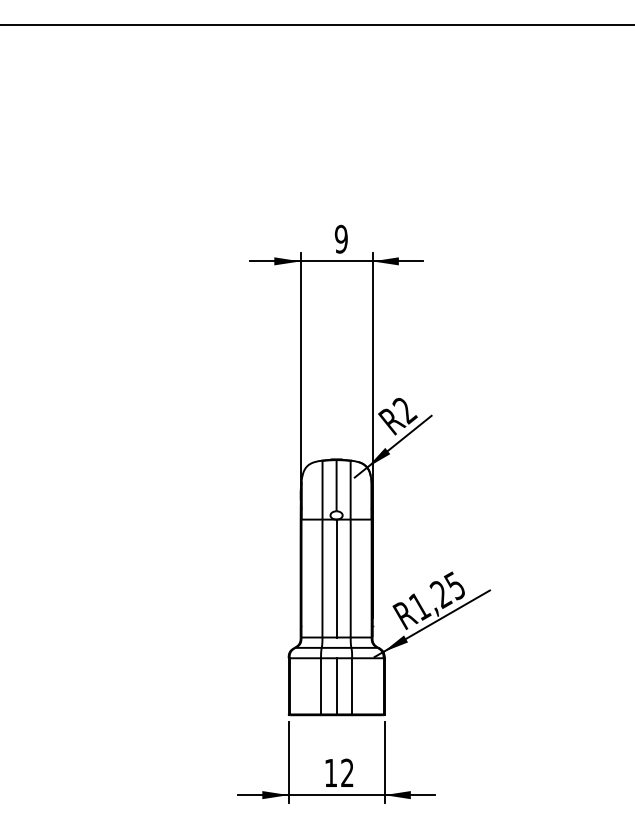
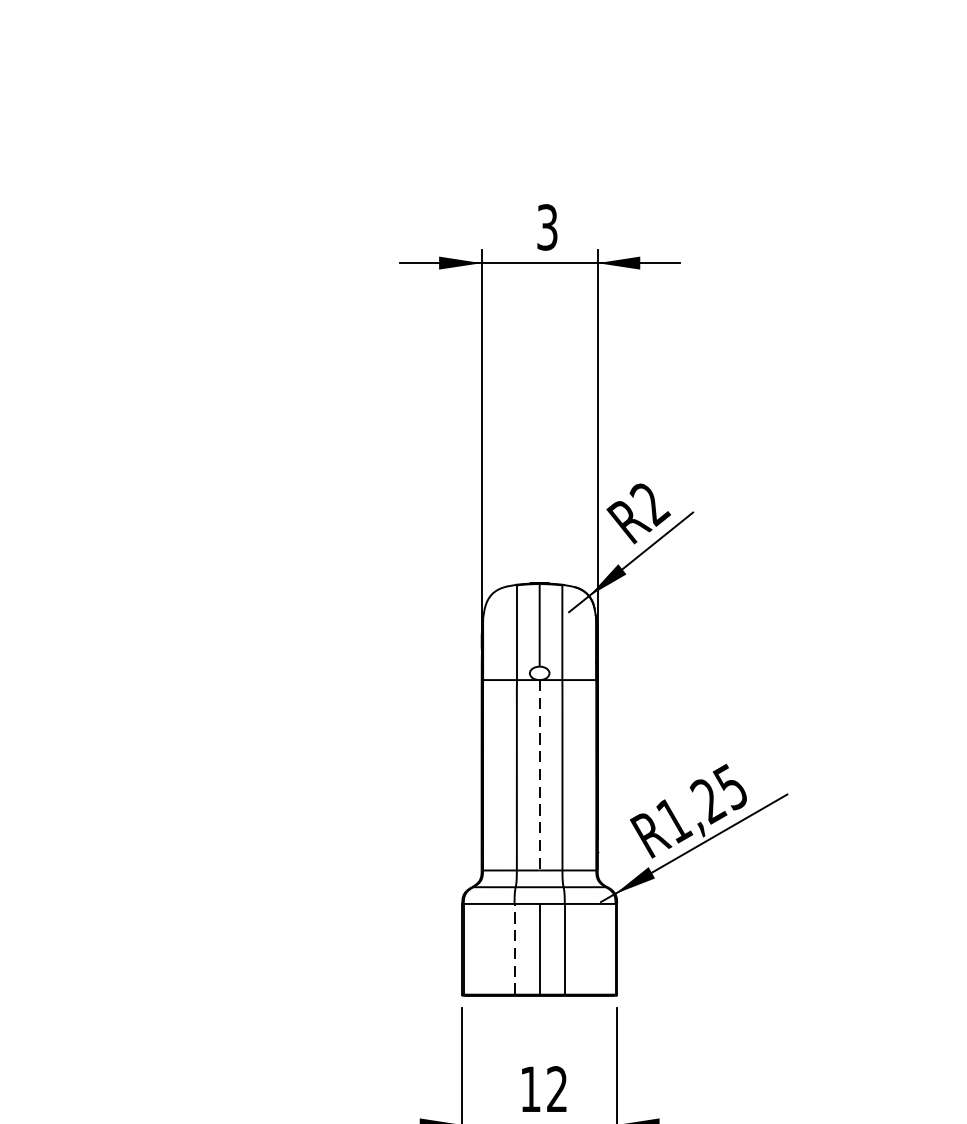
text: (340, 239) -> (545, 227), 9 -> 3
line: (336, 578) -> (539, 775), solid -> dashed
line: (321, 685) -> (515, 947), solid -> dashed

